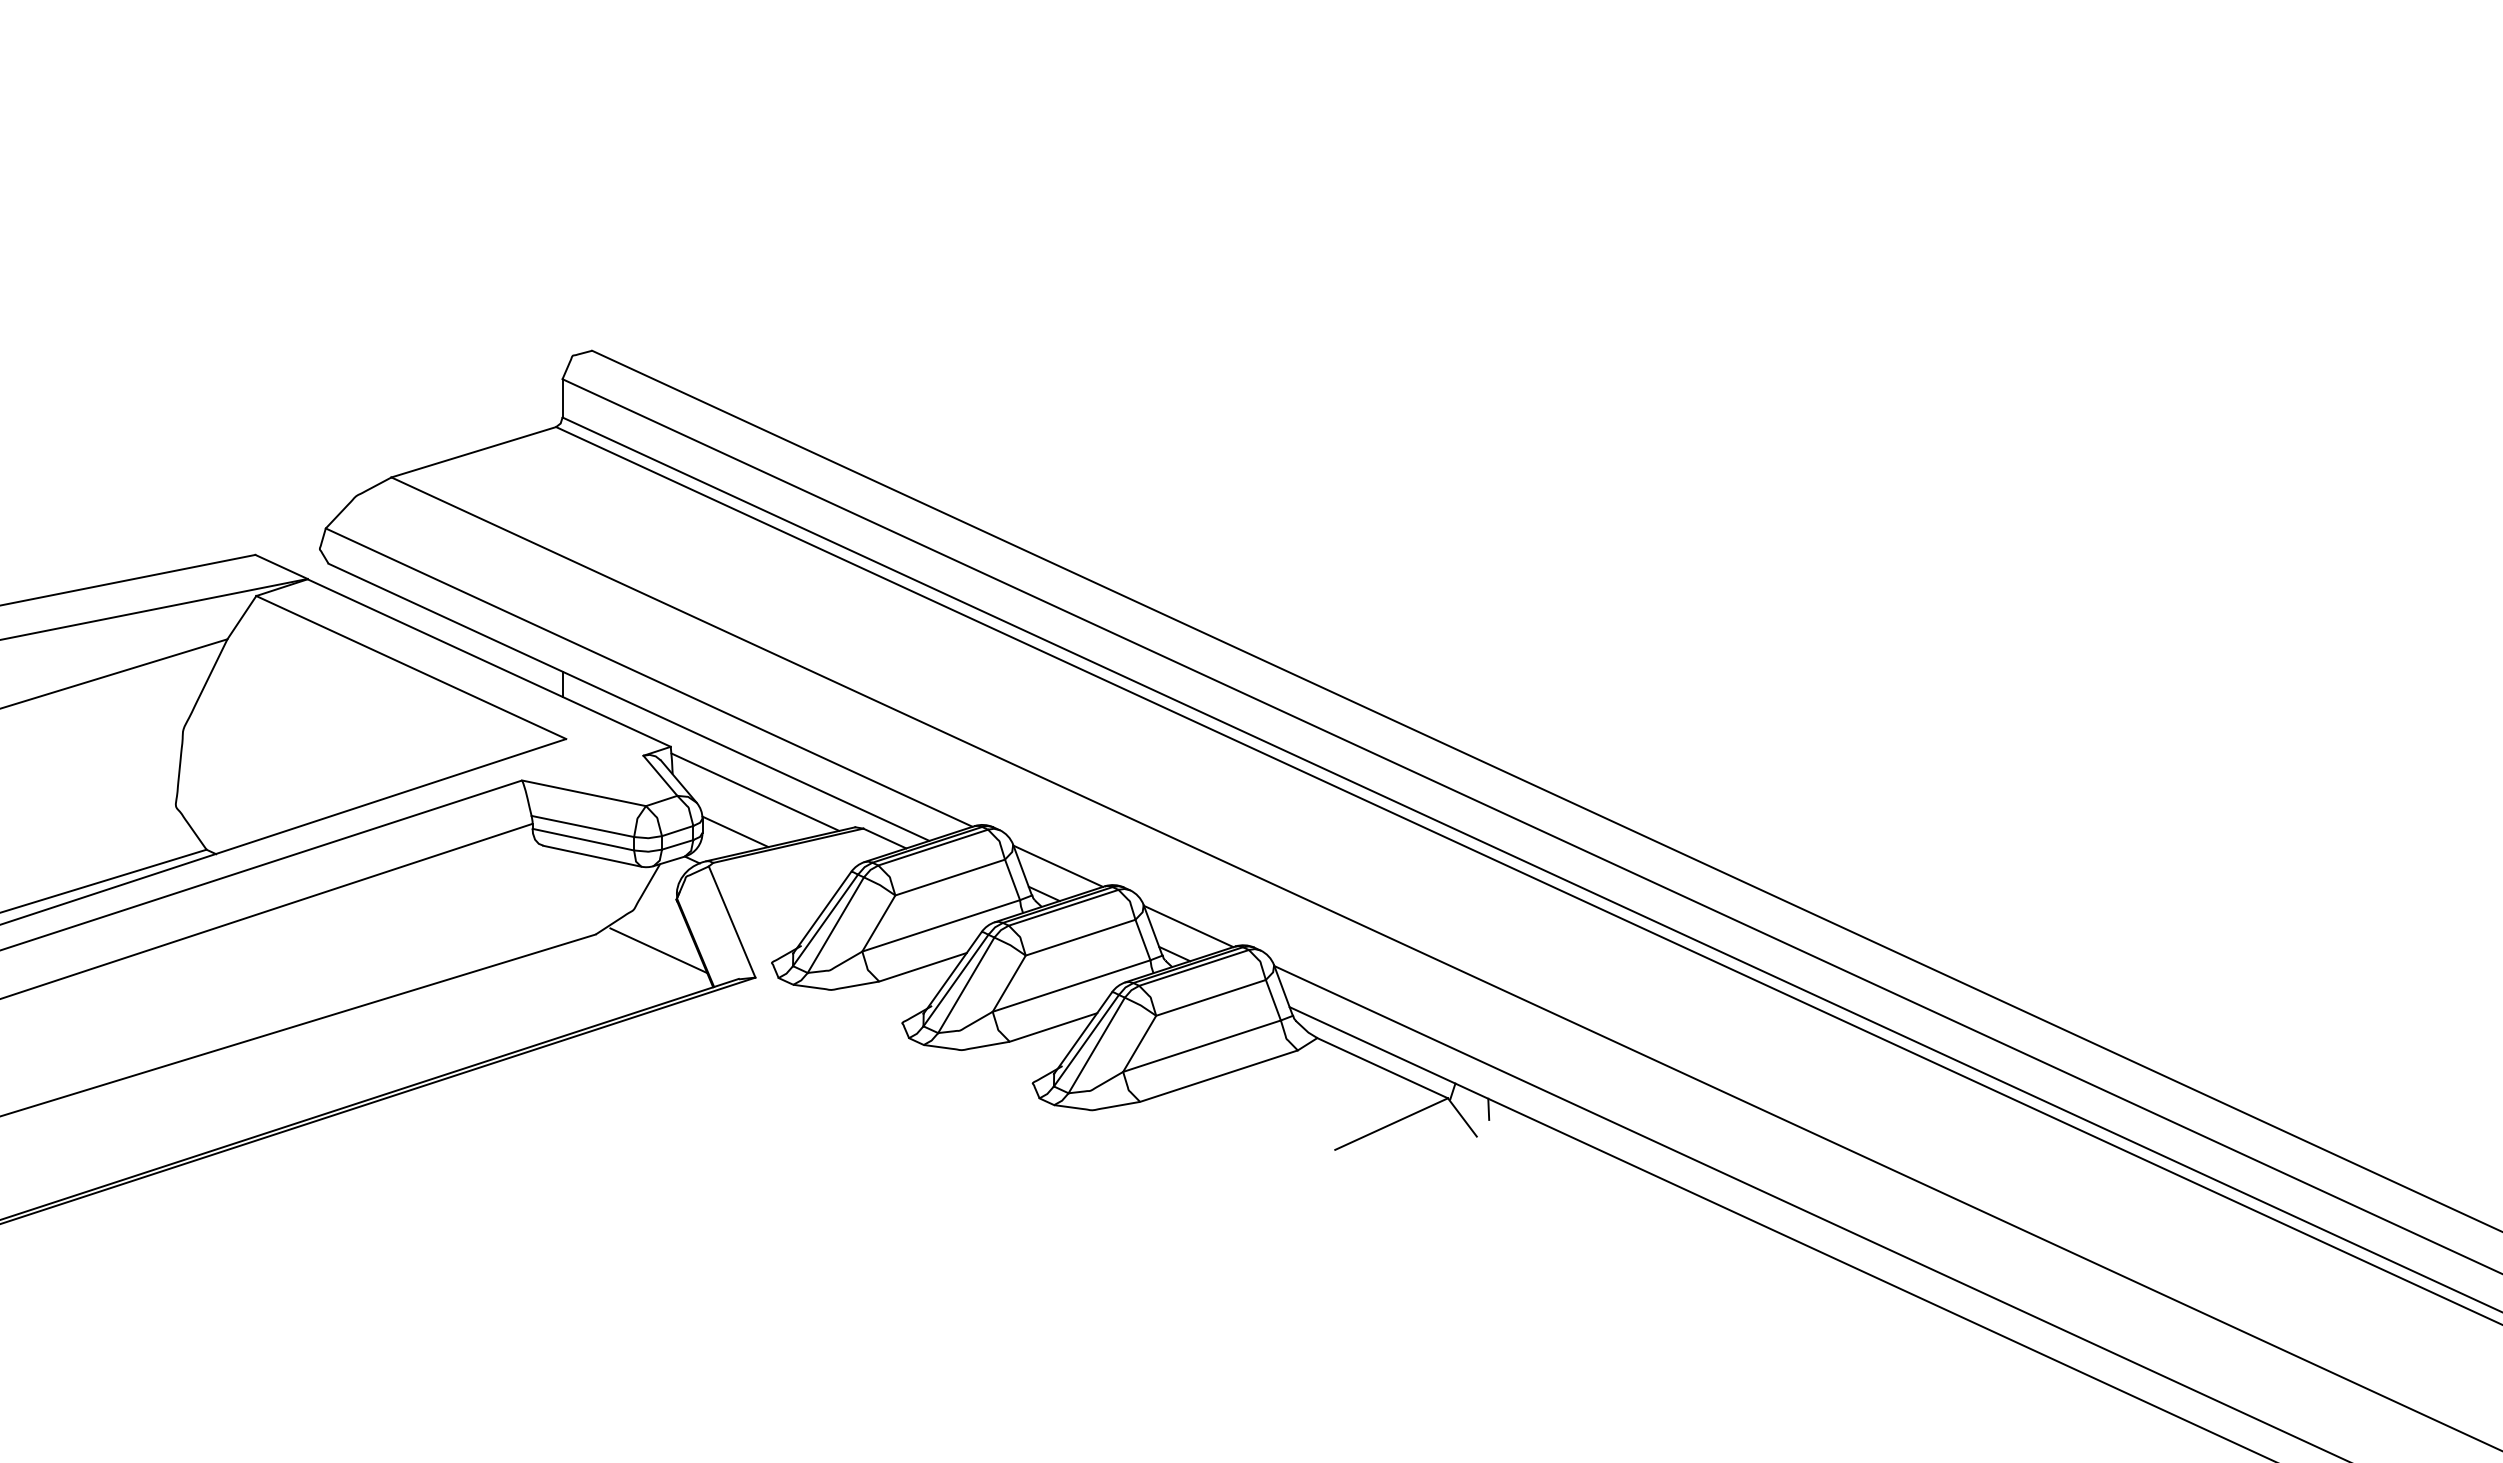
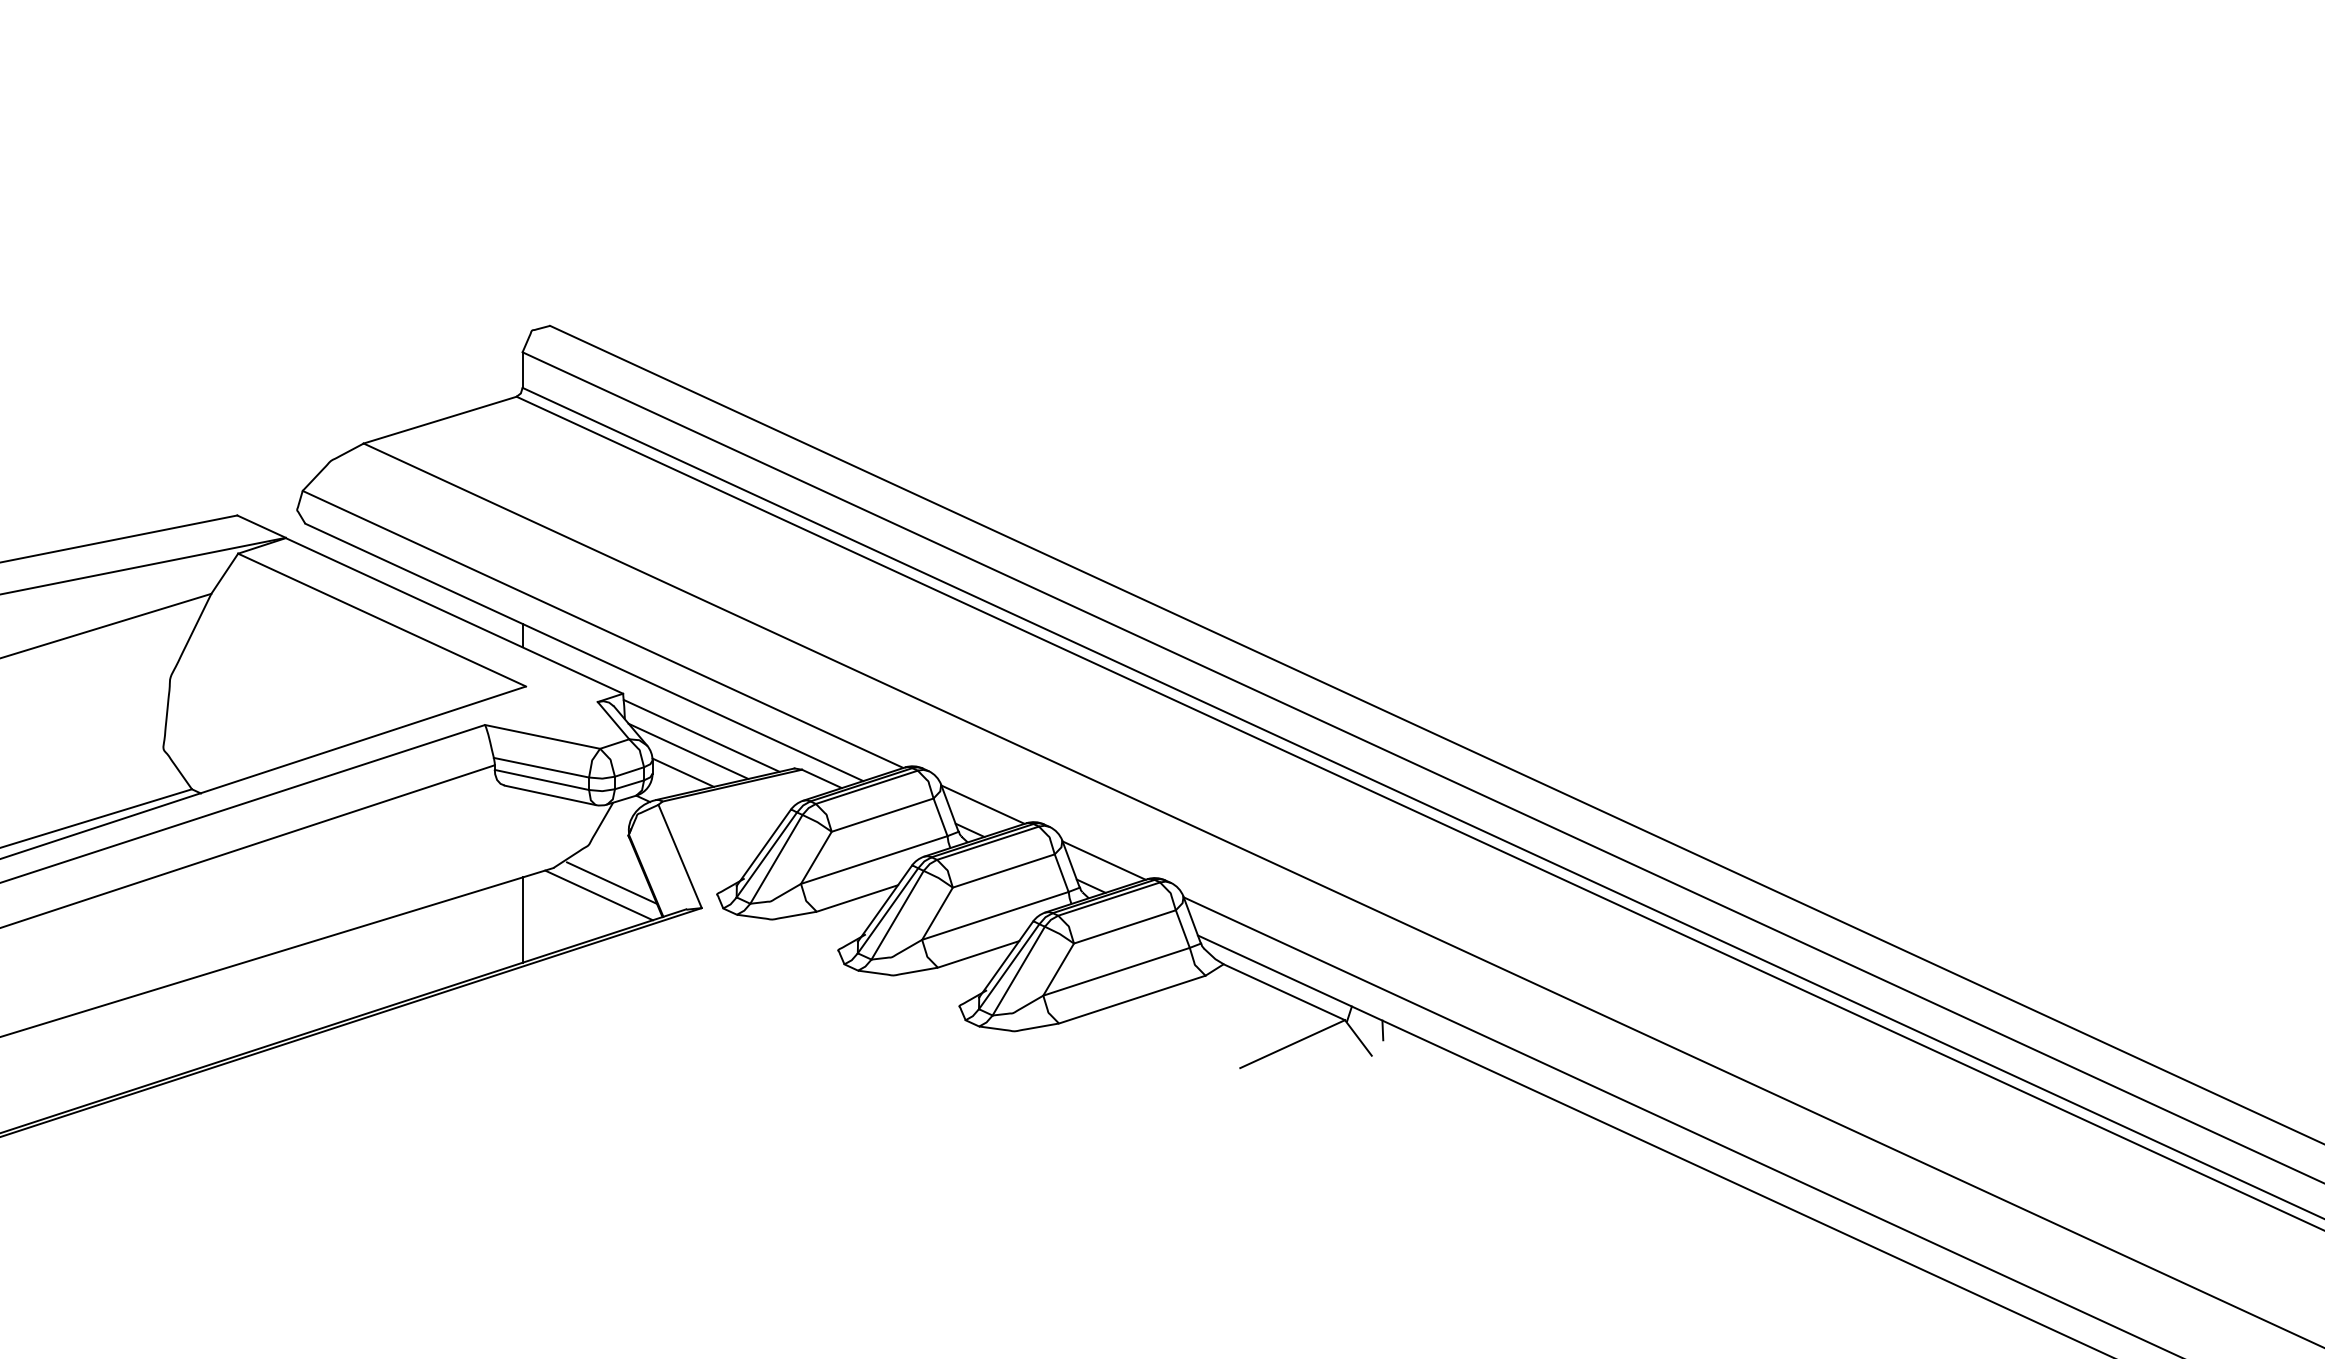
line: (740, 808) -> (687, 751), added
line: (644, 963) -> (598, 894), added
line: (562, 990) -> (522, 920), added

